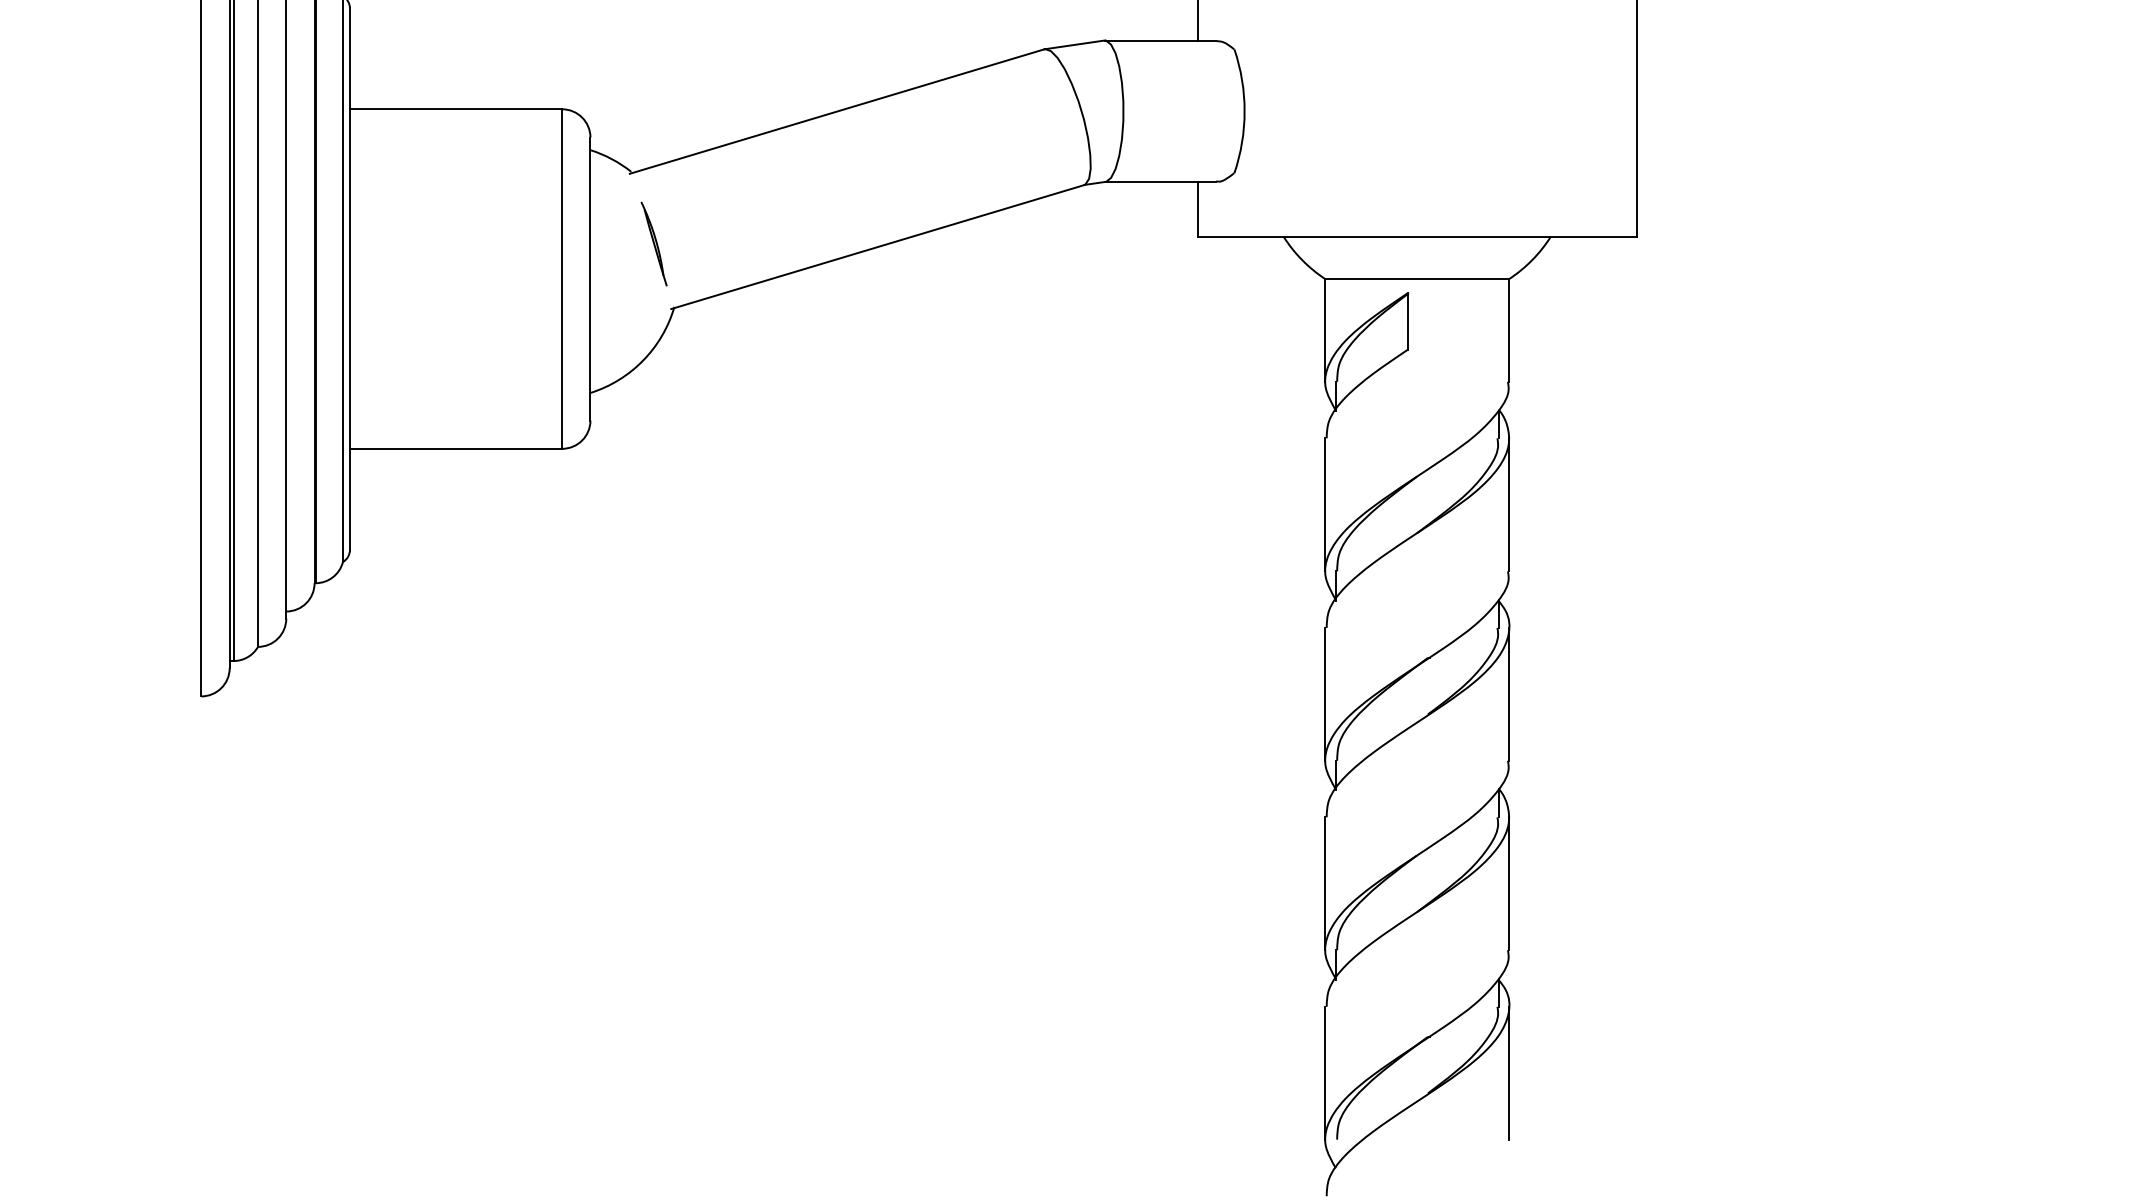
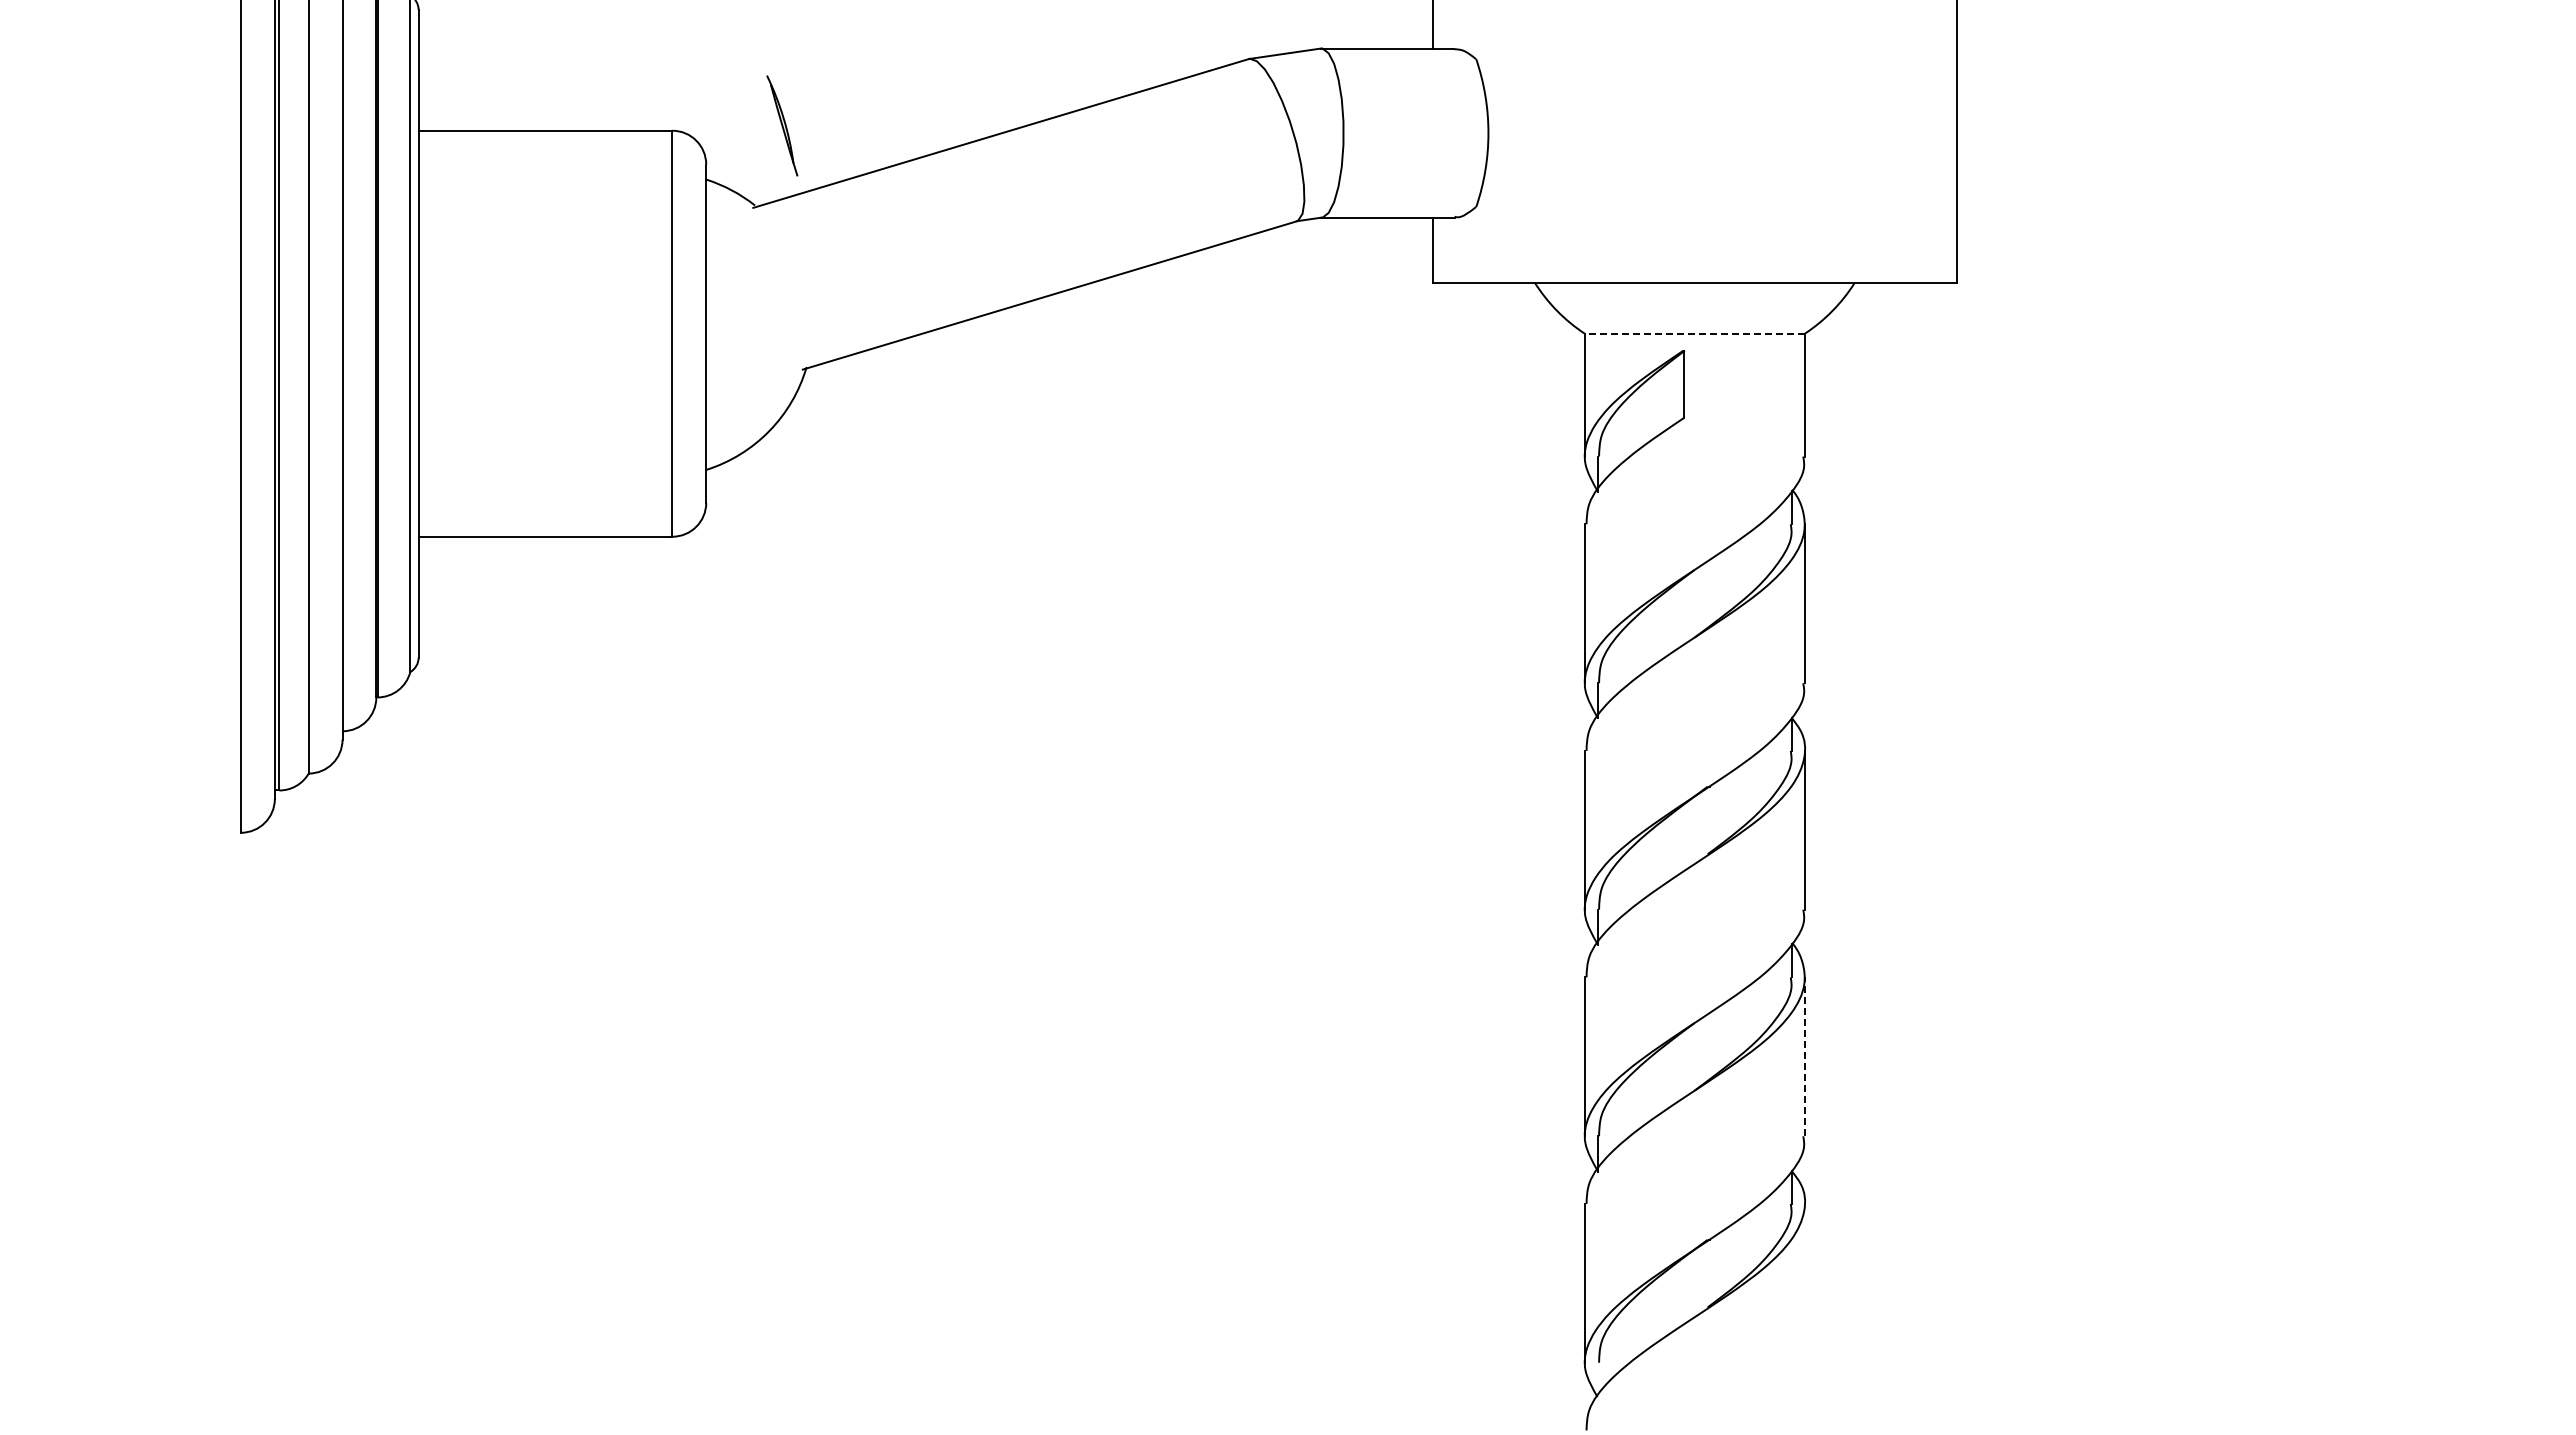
part: (654, 243) -> (782, 125), moved
line: (1416, 278) -> (1694, 333), solid -> dashed
line: (1508, 883) -> (1804, 1056), solid -> dashed
line: (1508, 1072) -> (1804, 1282), removed

